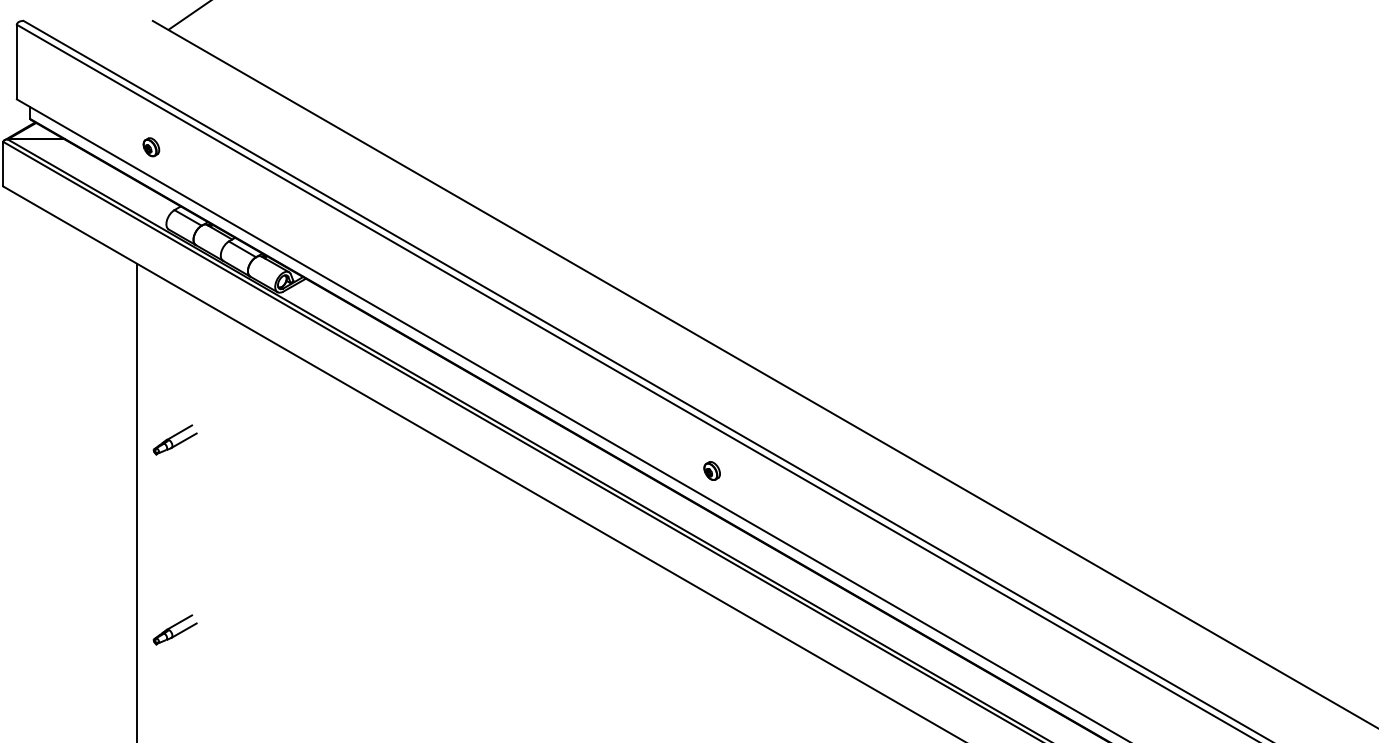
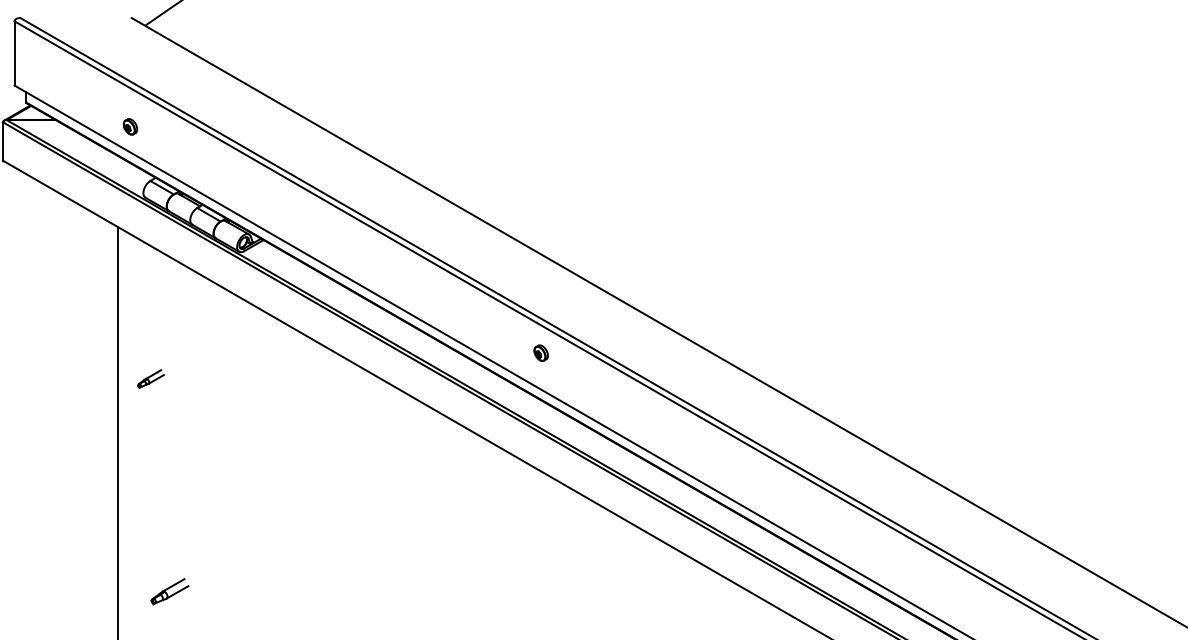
part: (174, 439) -> (150, 378), size x0.7
part: (711, 470) -> (540, 352), moved
part: (174, 629) -> (169, 591), moved

